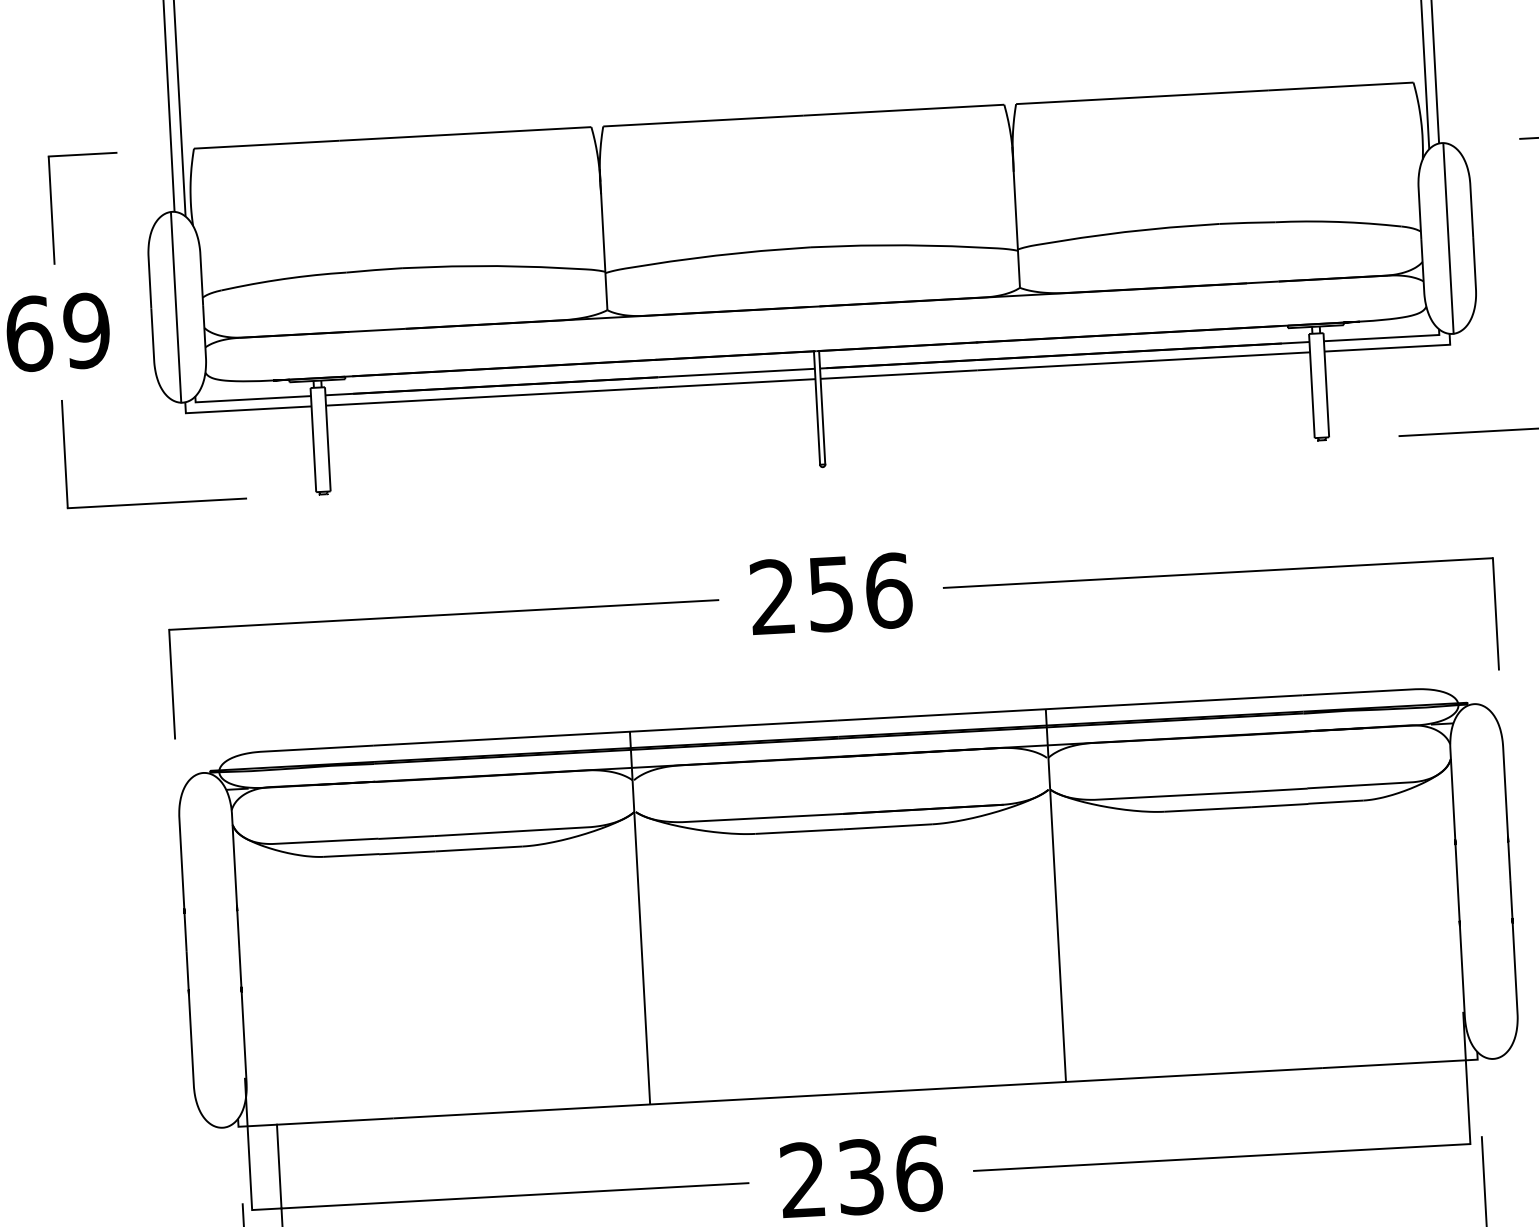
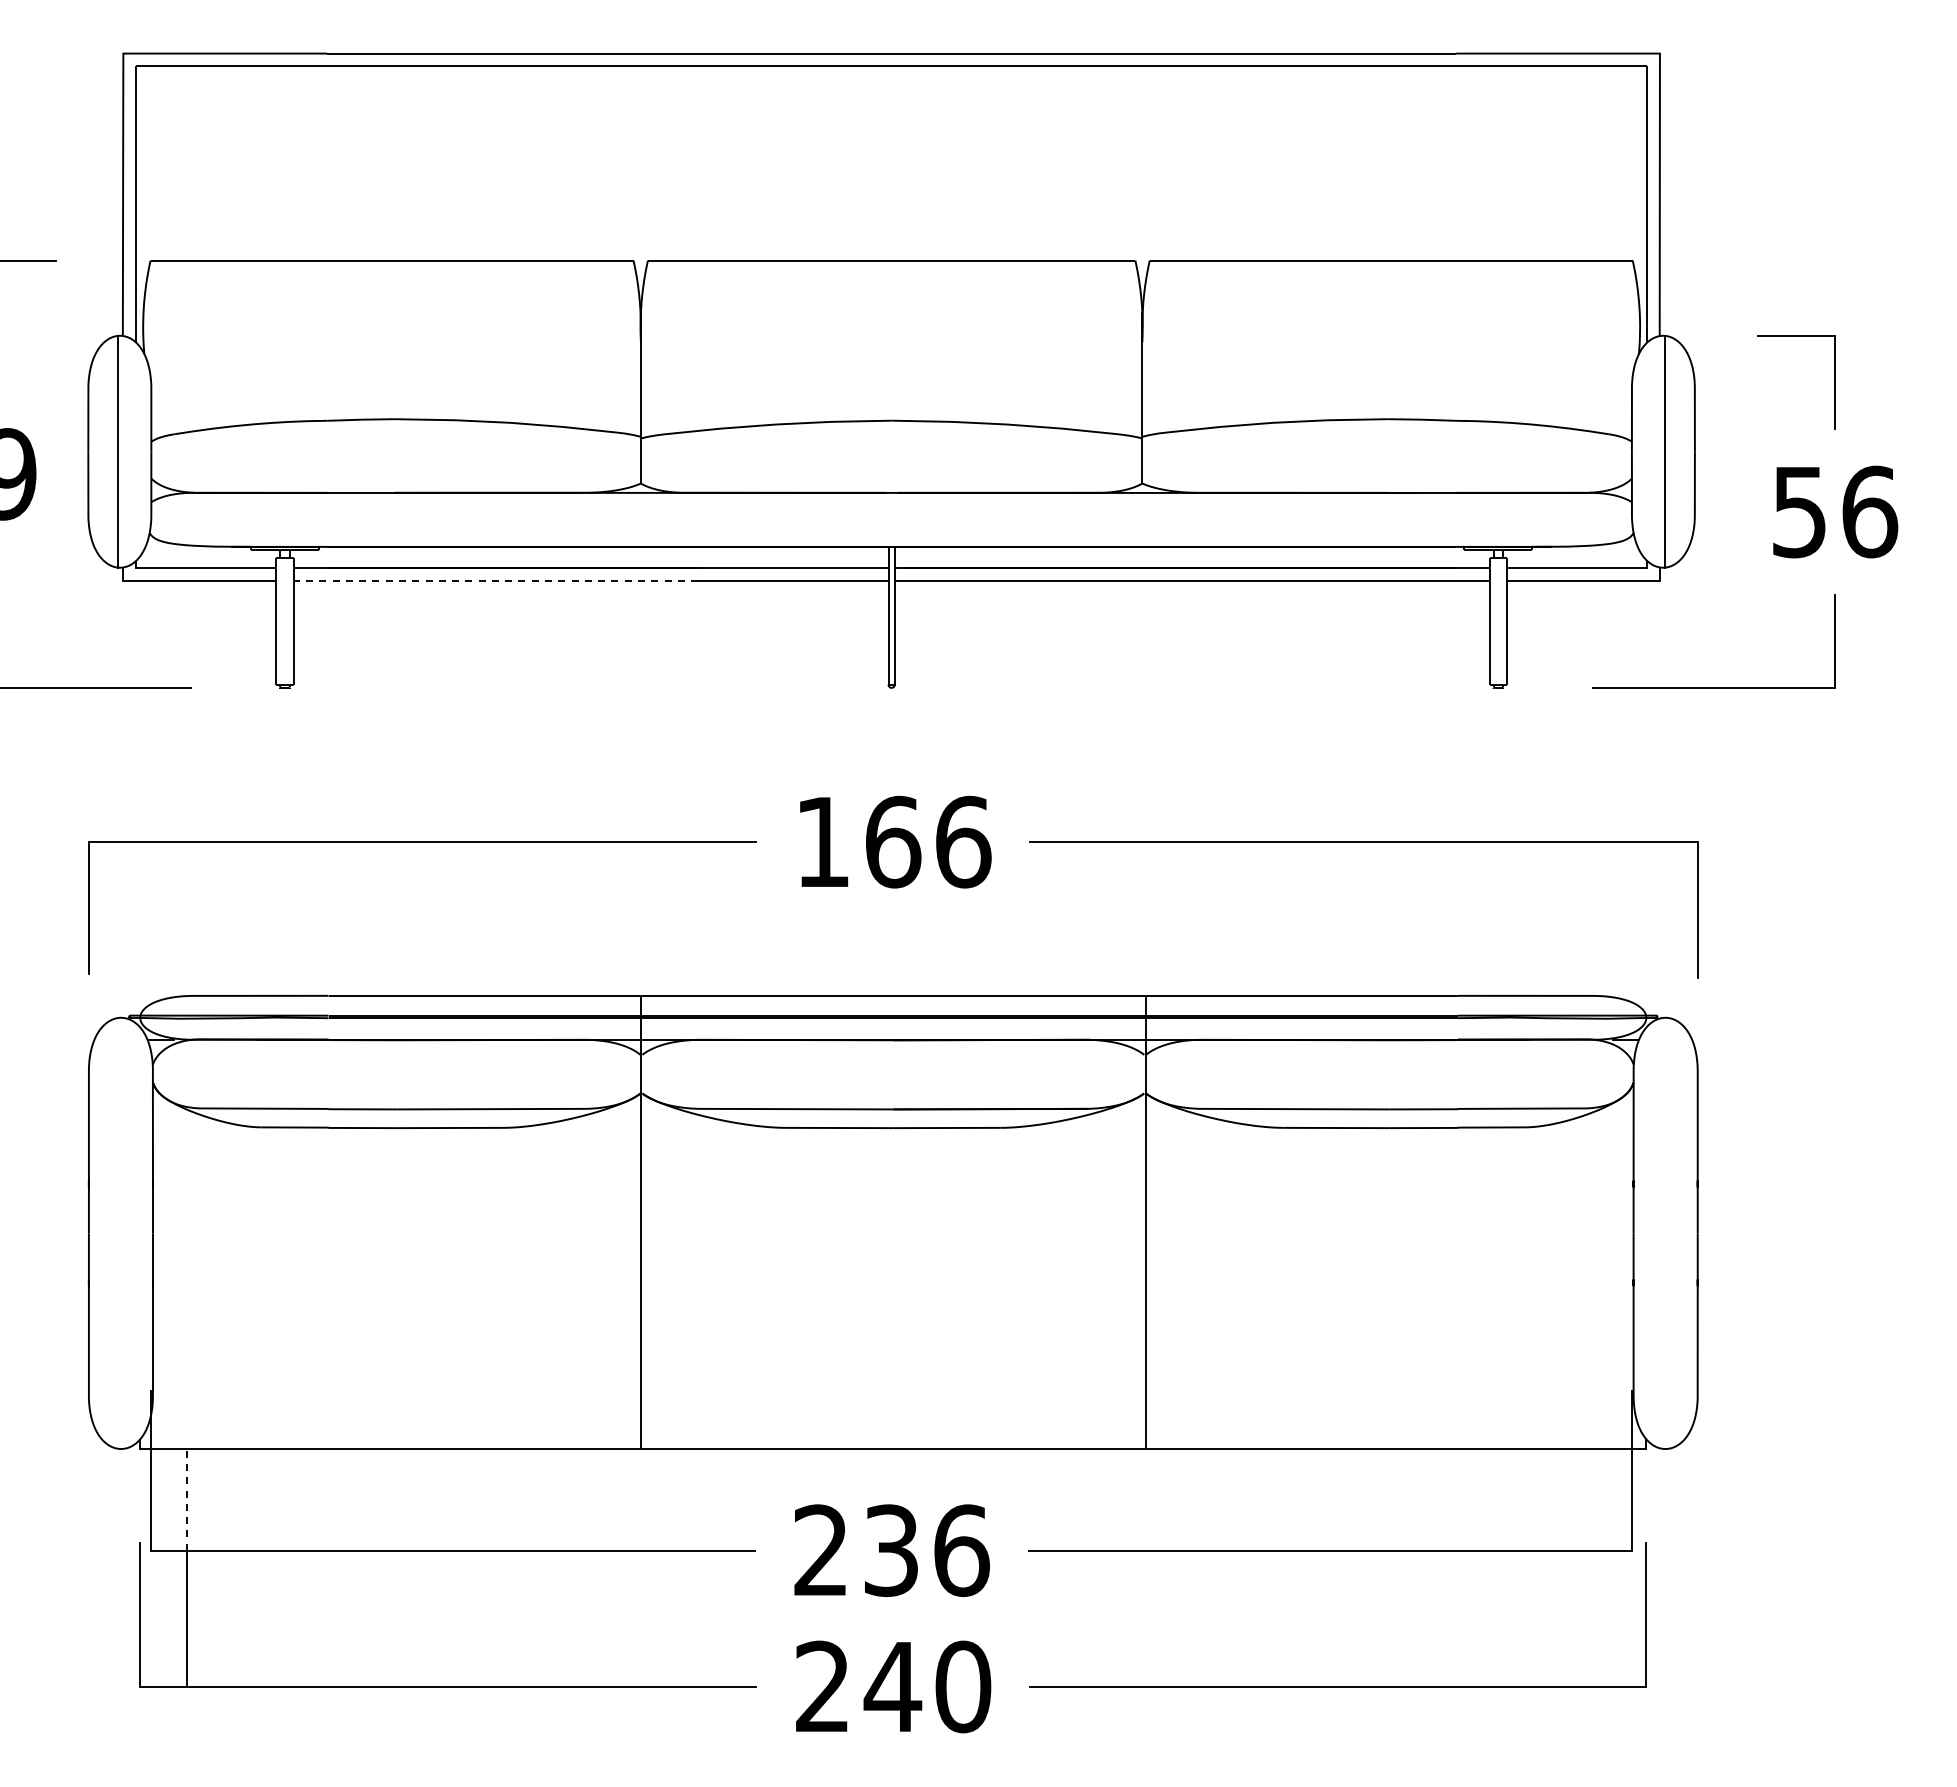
line: (492, 396) -> (495, 580), solid -> dashed
text: (802, 595) -> (858, 841), 256 -> 166
line: (279, 1166) -> (187, 1499), solid -> dashed

